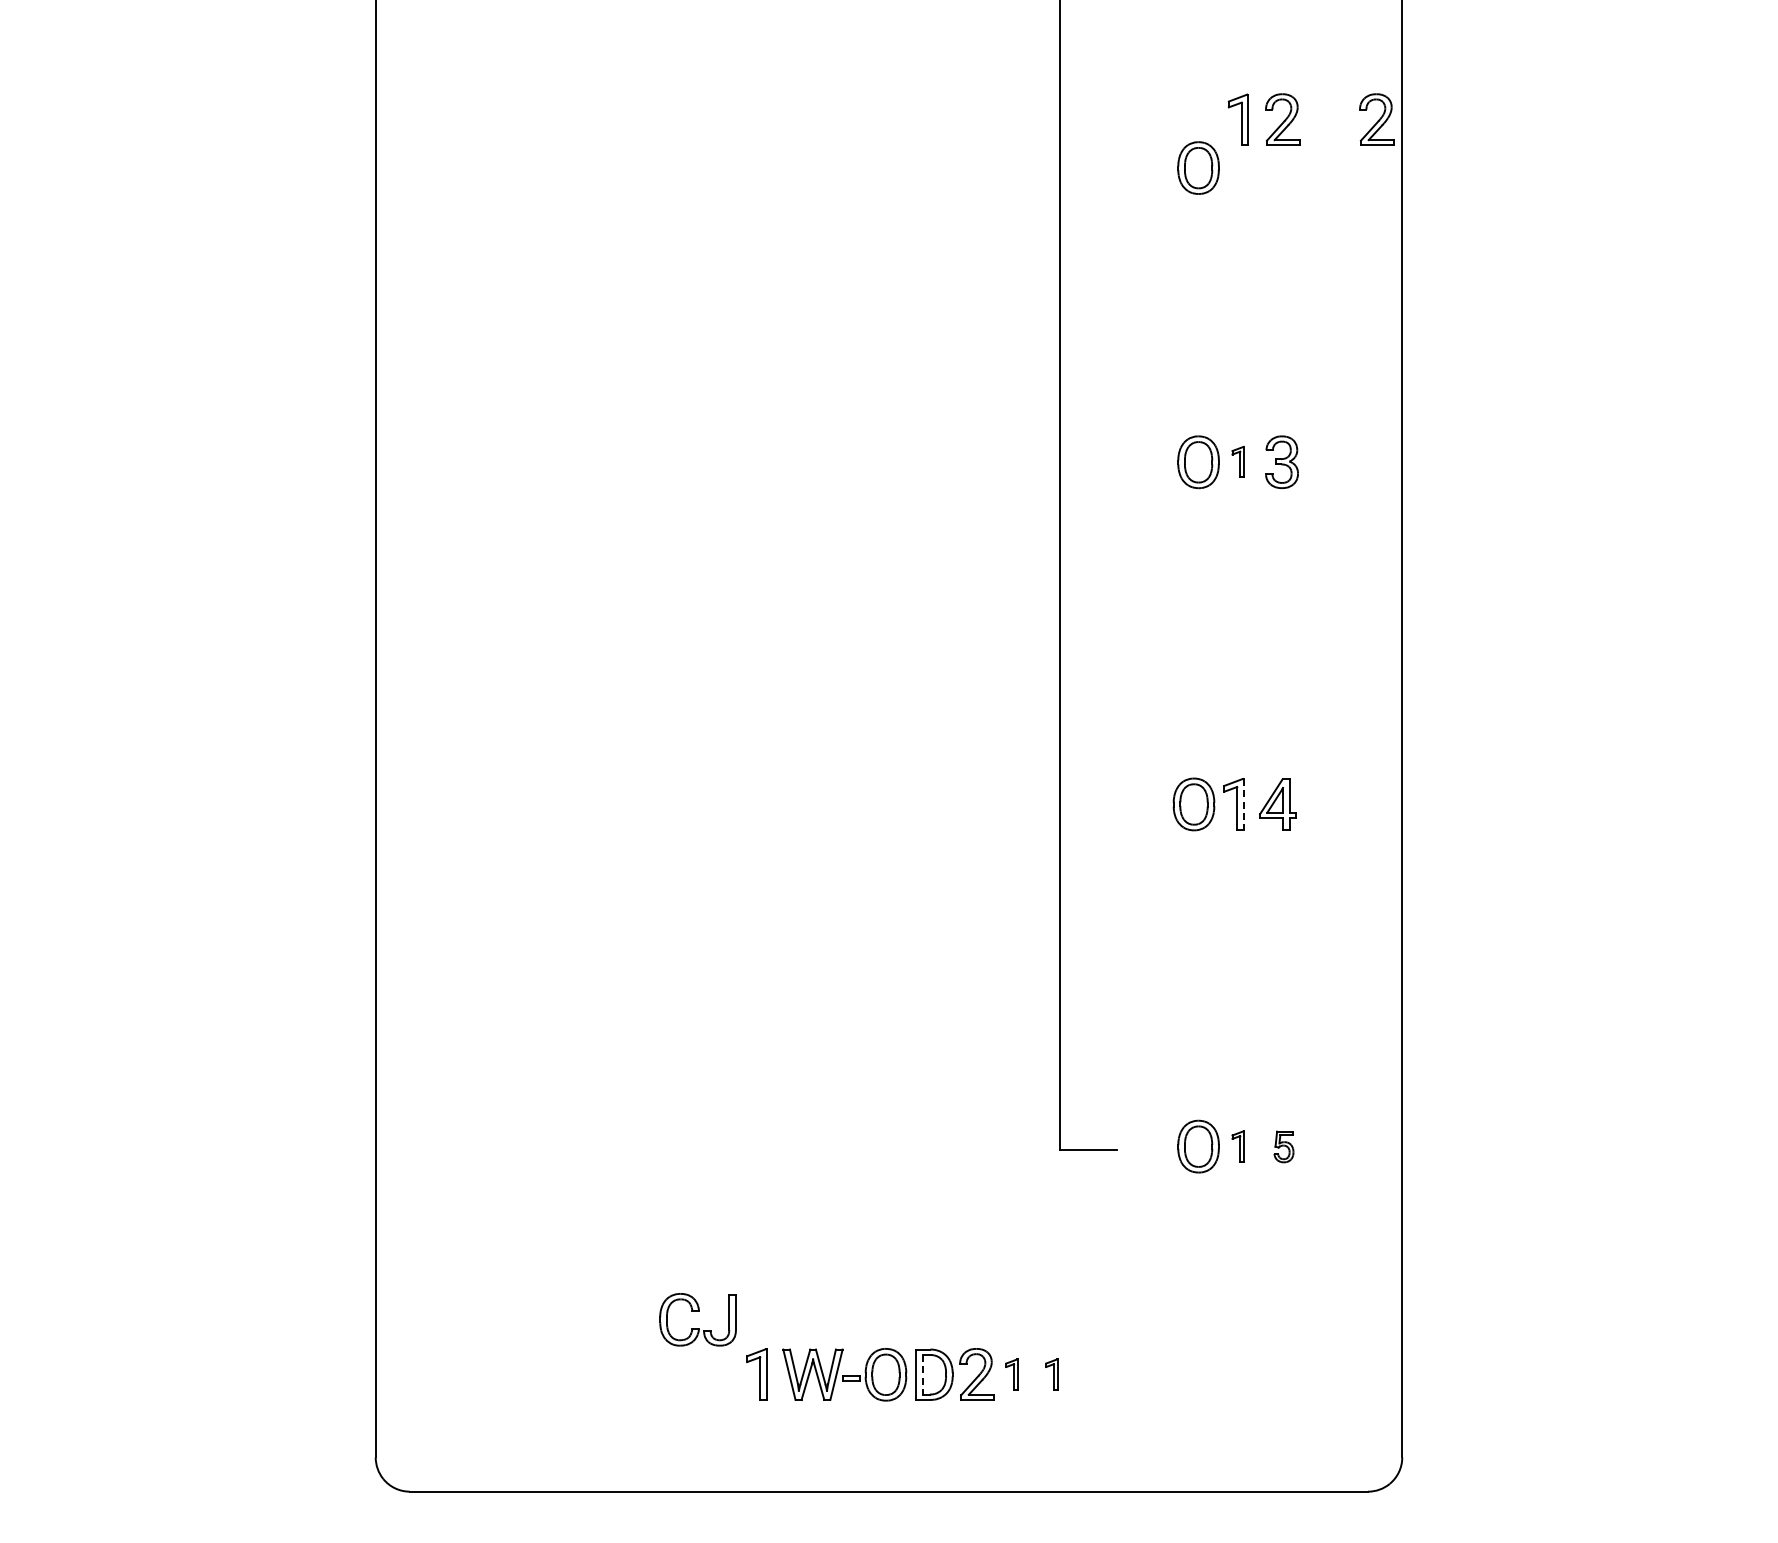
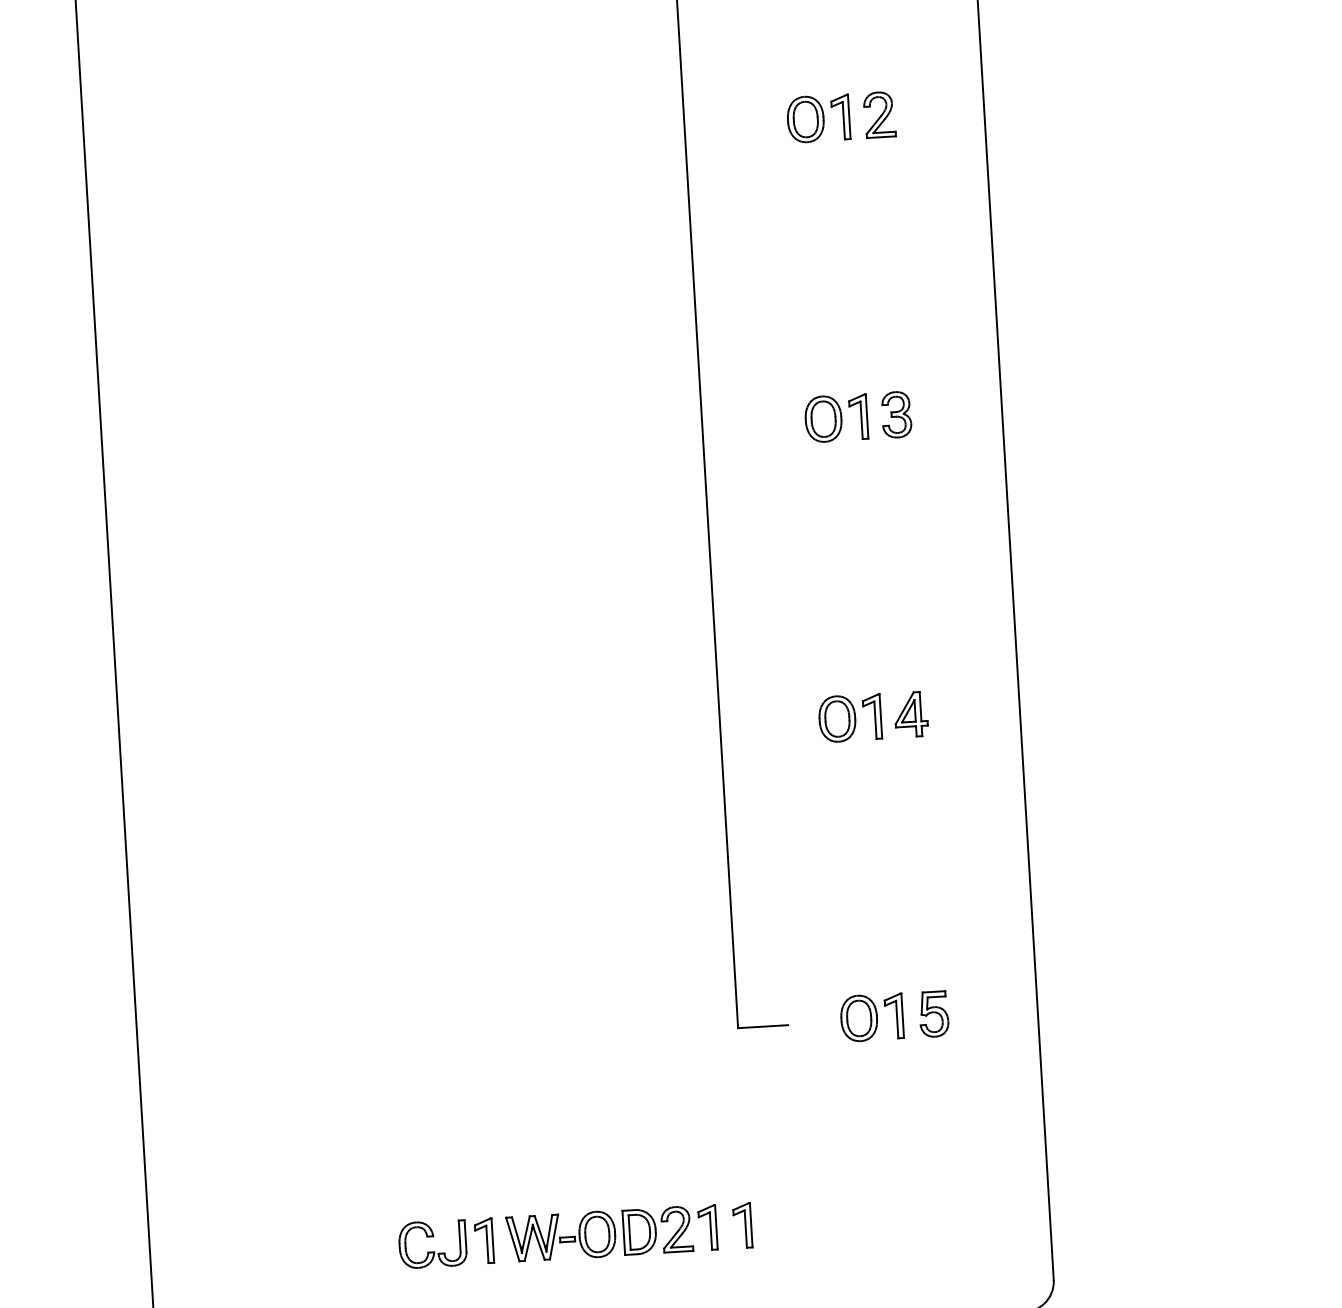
part: (1376, 119) -> (961, 109), removed
part: (1198, 167) -> (805, 119), moved
part: (1237, 461) -> (857, 416), size x1.67
line: (1243, 804) -> (880, 716), dashed -> solid
part: (1237, 1146) -> (893, 1016), size x1.67
part: (1283, 1146) -> (933, 1013), size x1.67
part: (697, 1311) -> (431, 1237), moved
line: (922, 1374) -> (629, 1232), dashed -> solid
part: (1011, 1374) -> (707, 1227), size x1.67
part: (1051, 1374) -> (742, 1225), size x1.67

